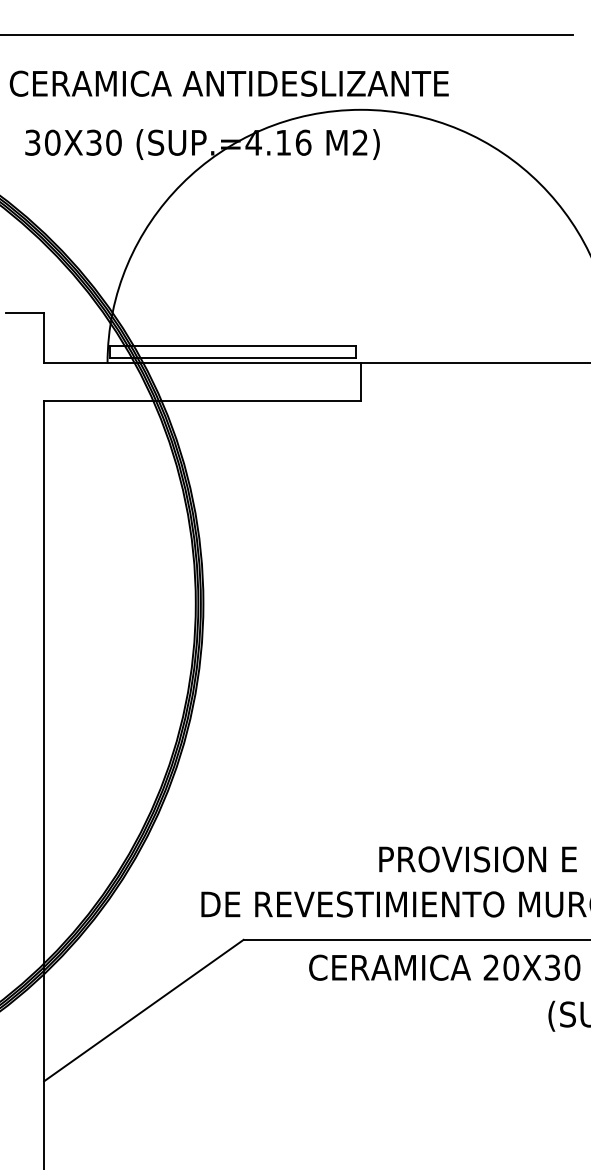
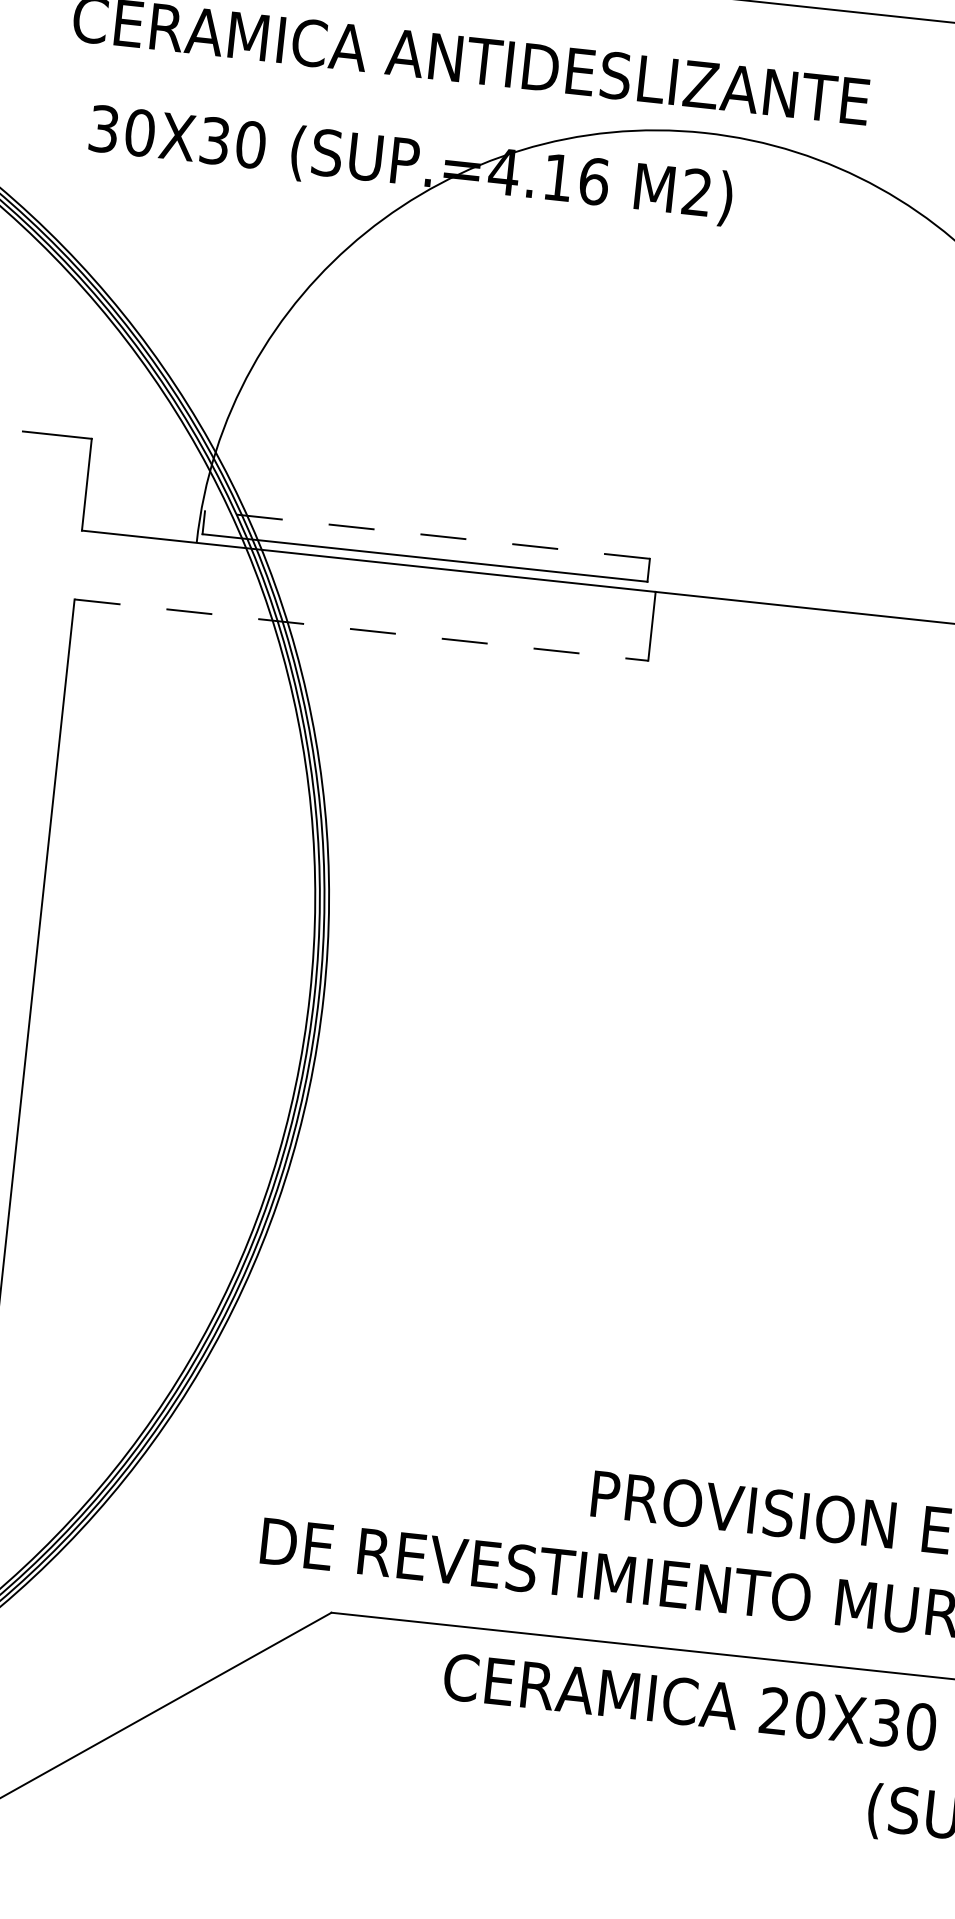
line: (233, 345) -> (428, 534), solid -> dashed
line: (203, 401) -> (363, 630), solid -> dashed

